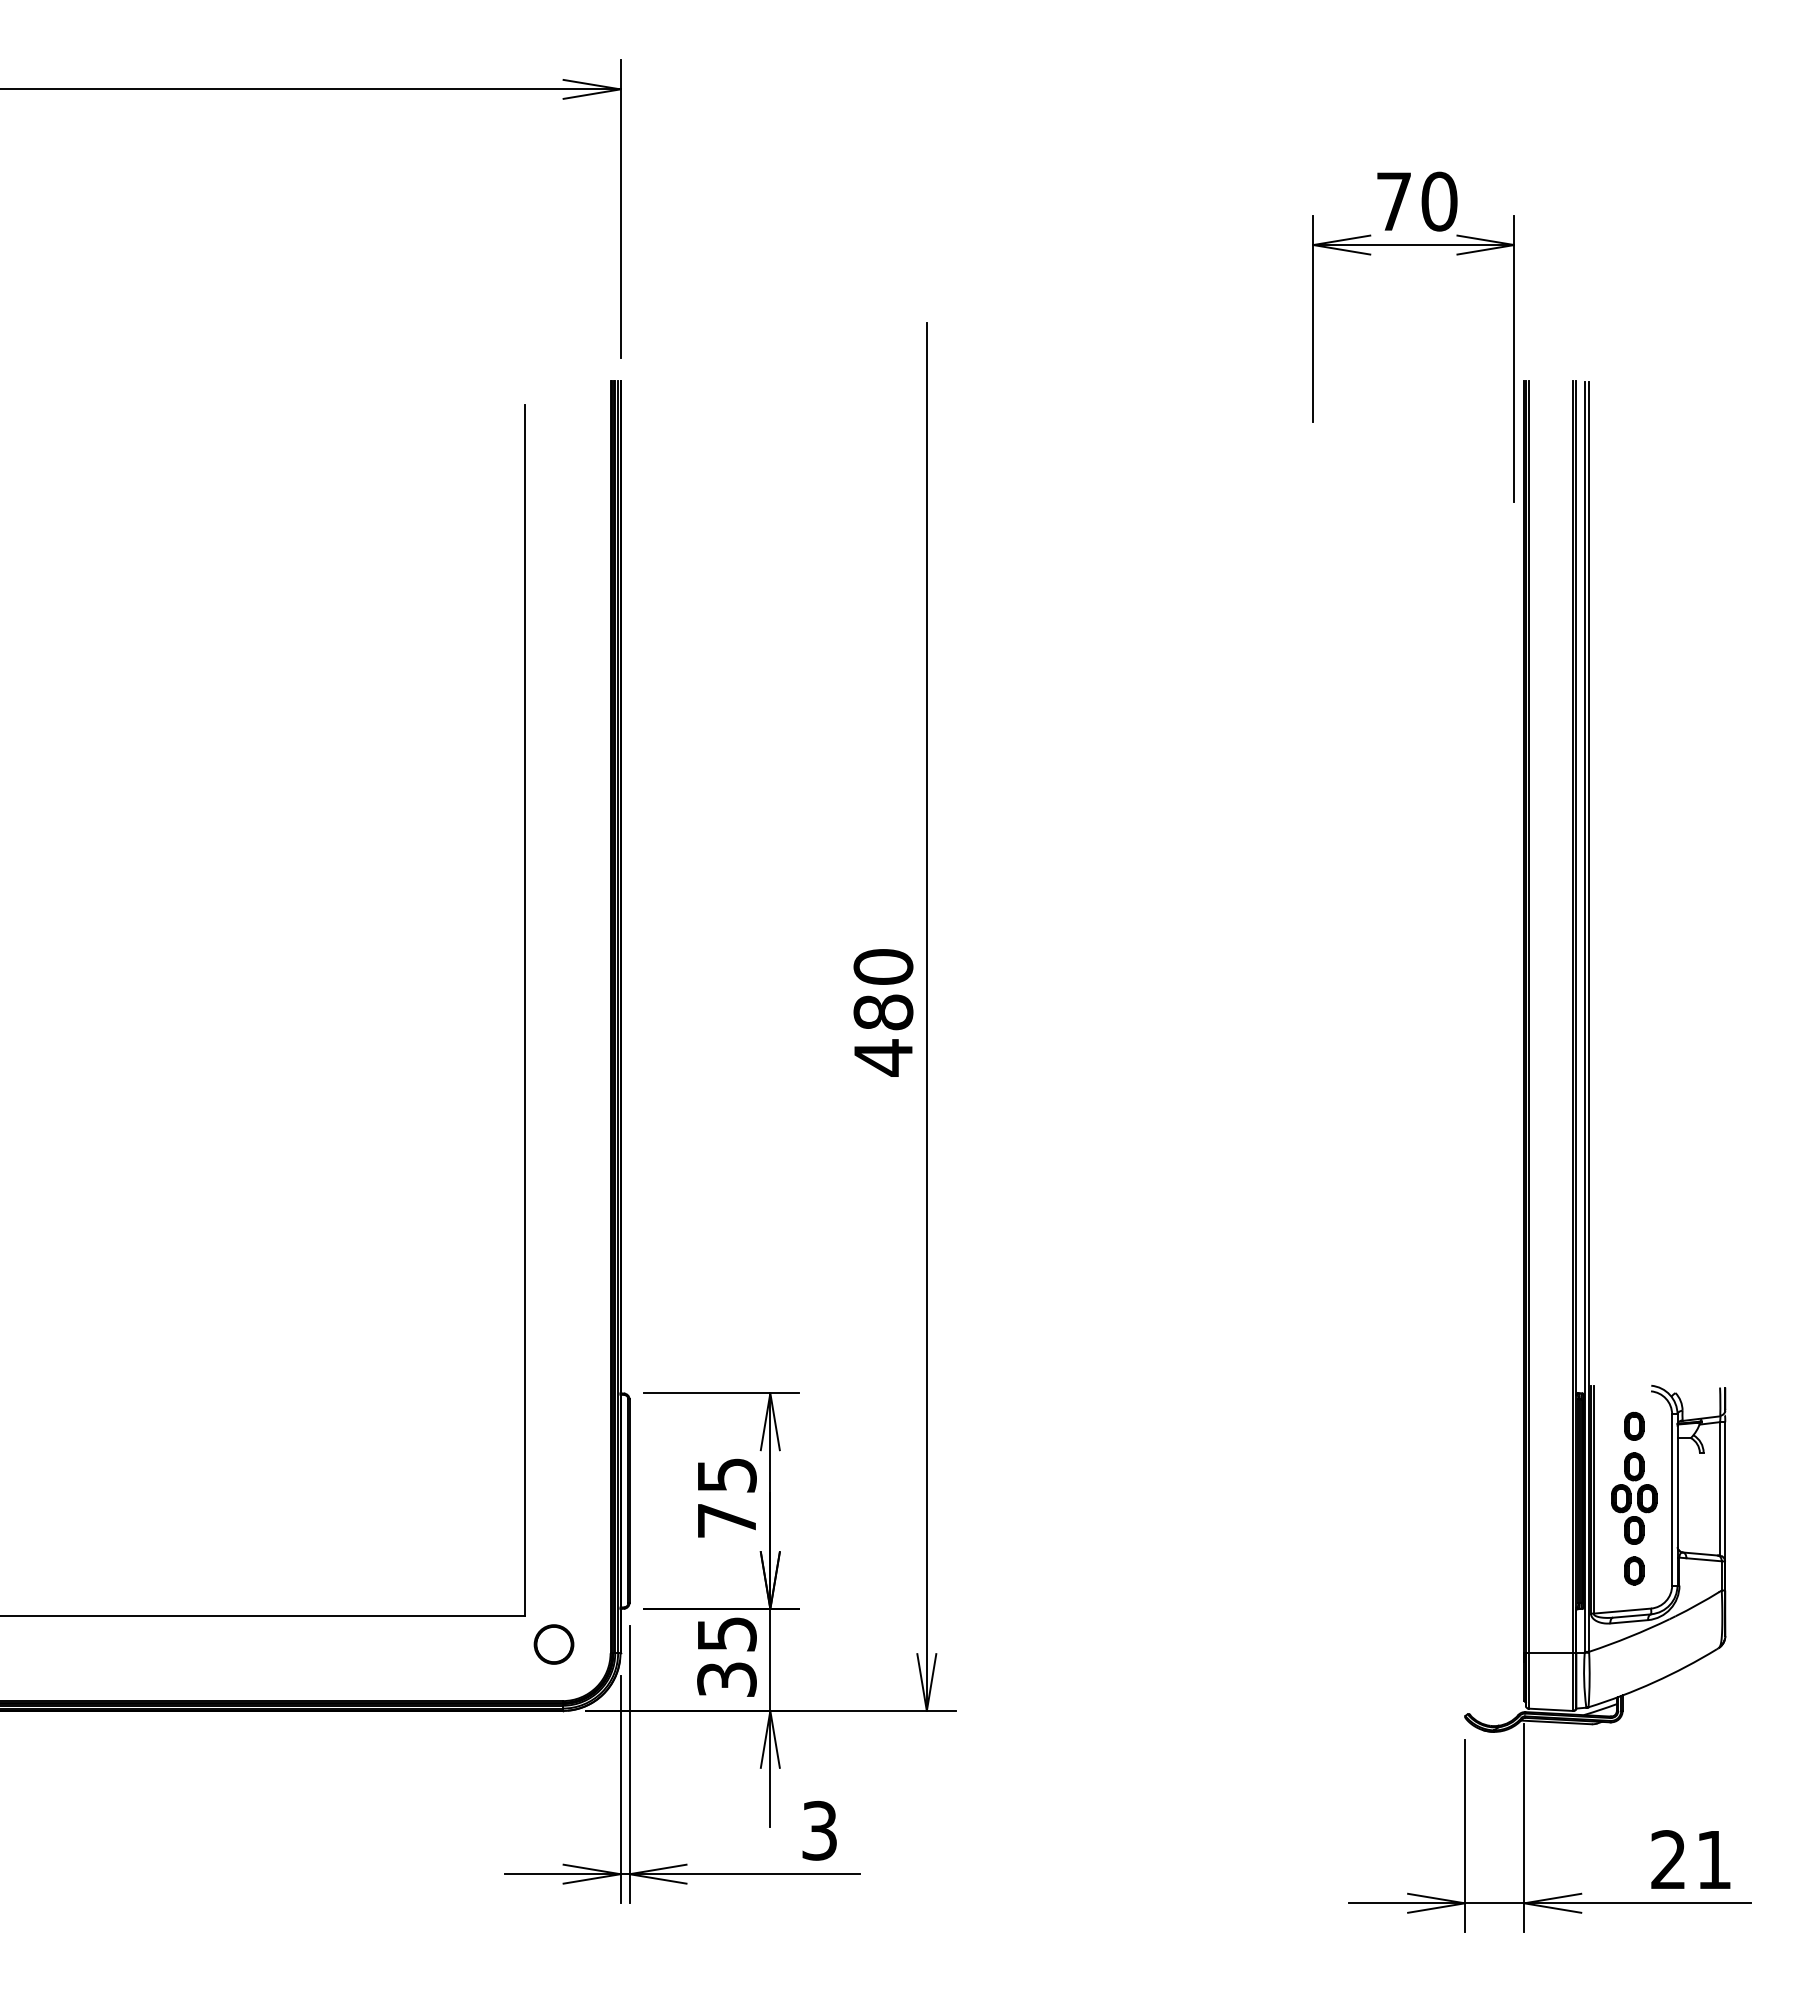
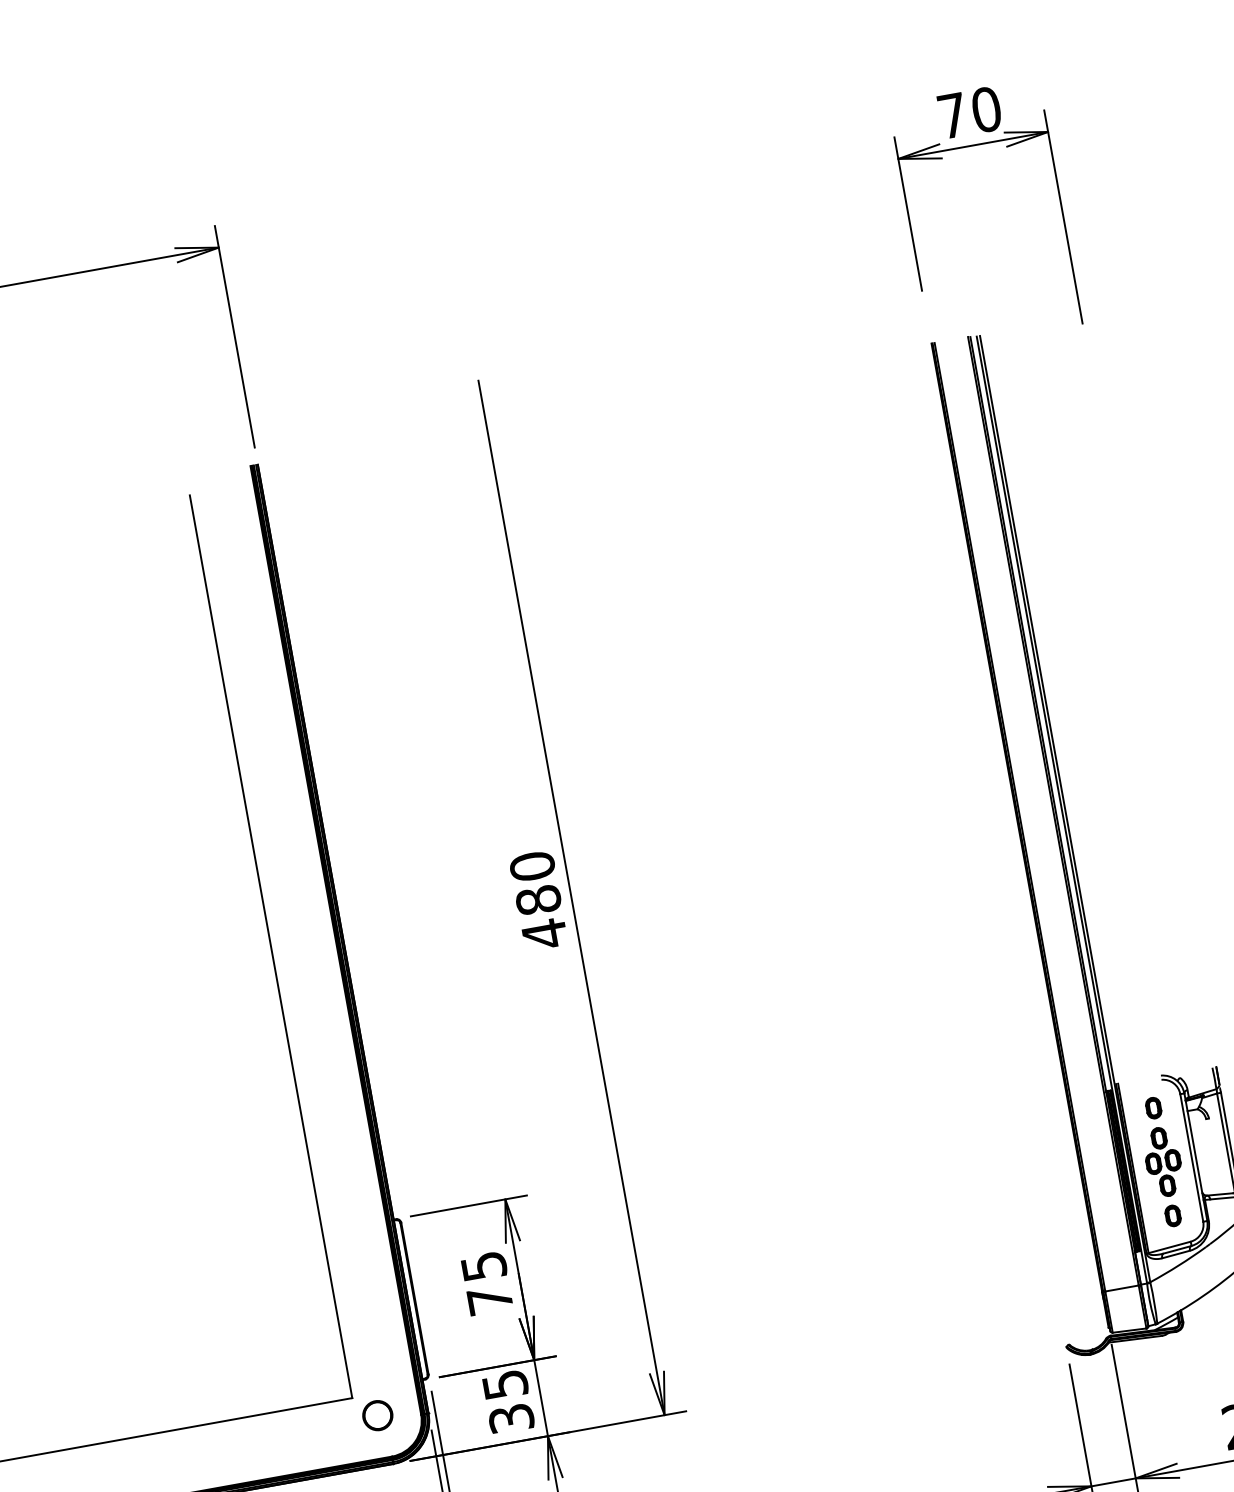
part: (1413, 245) -> (973, 145), moved

